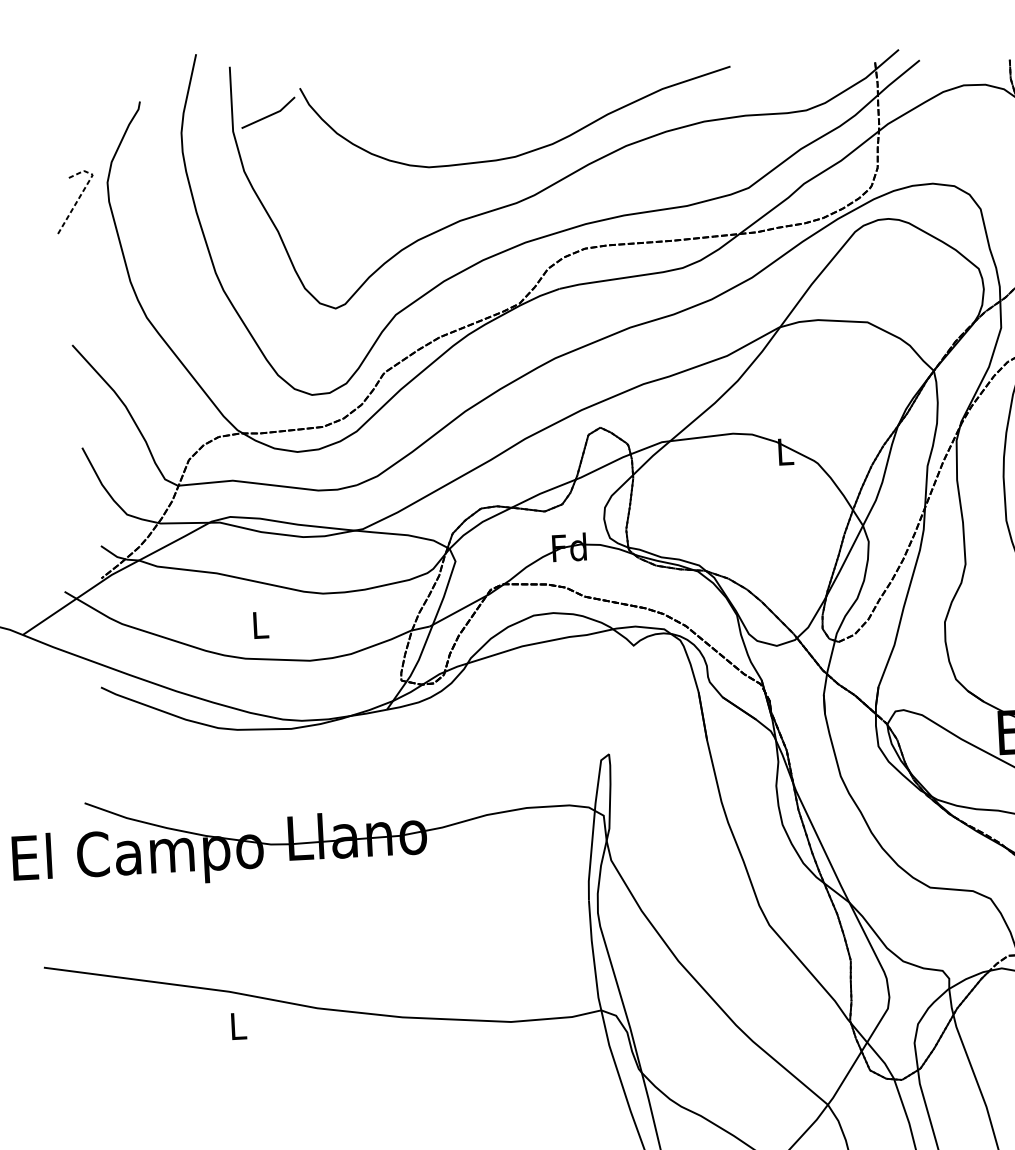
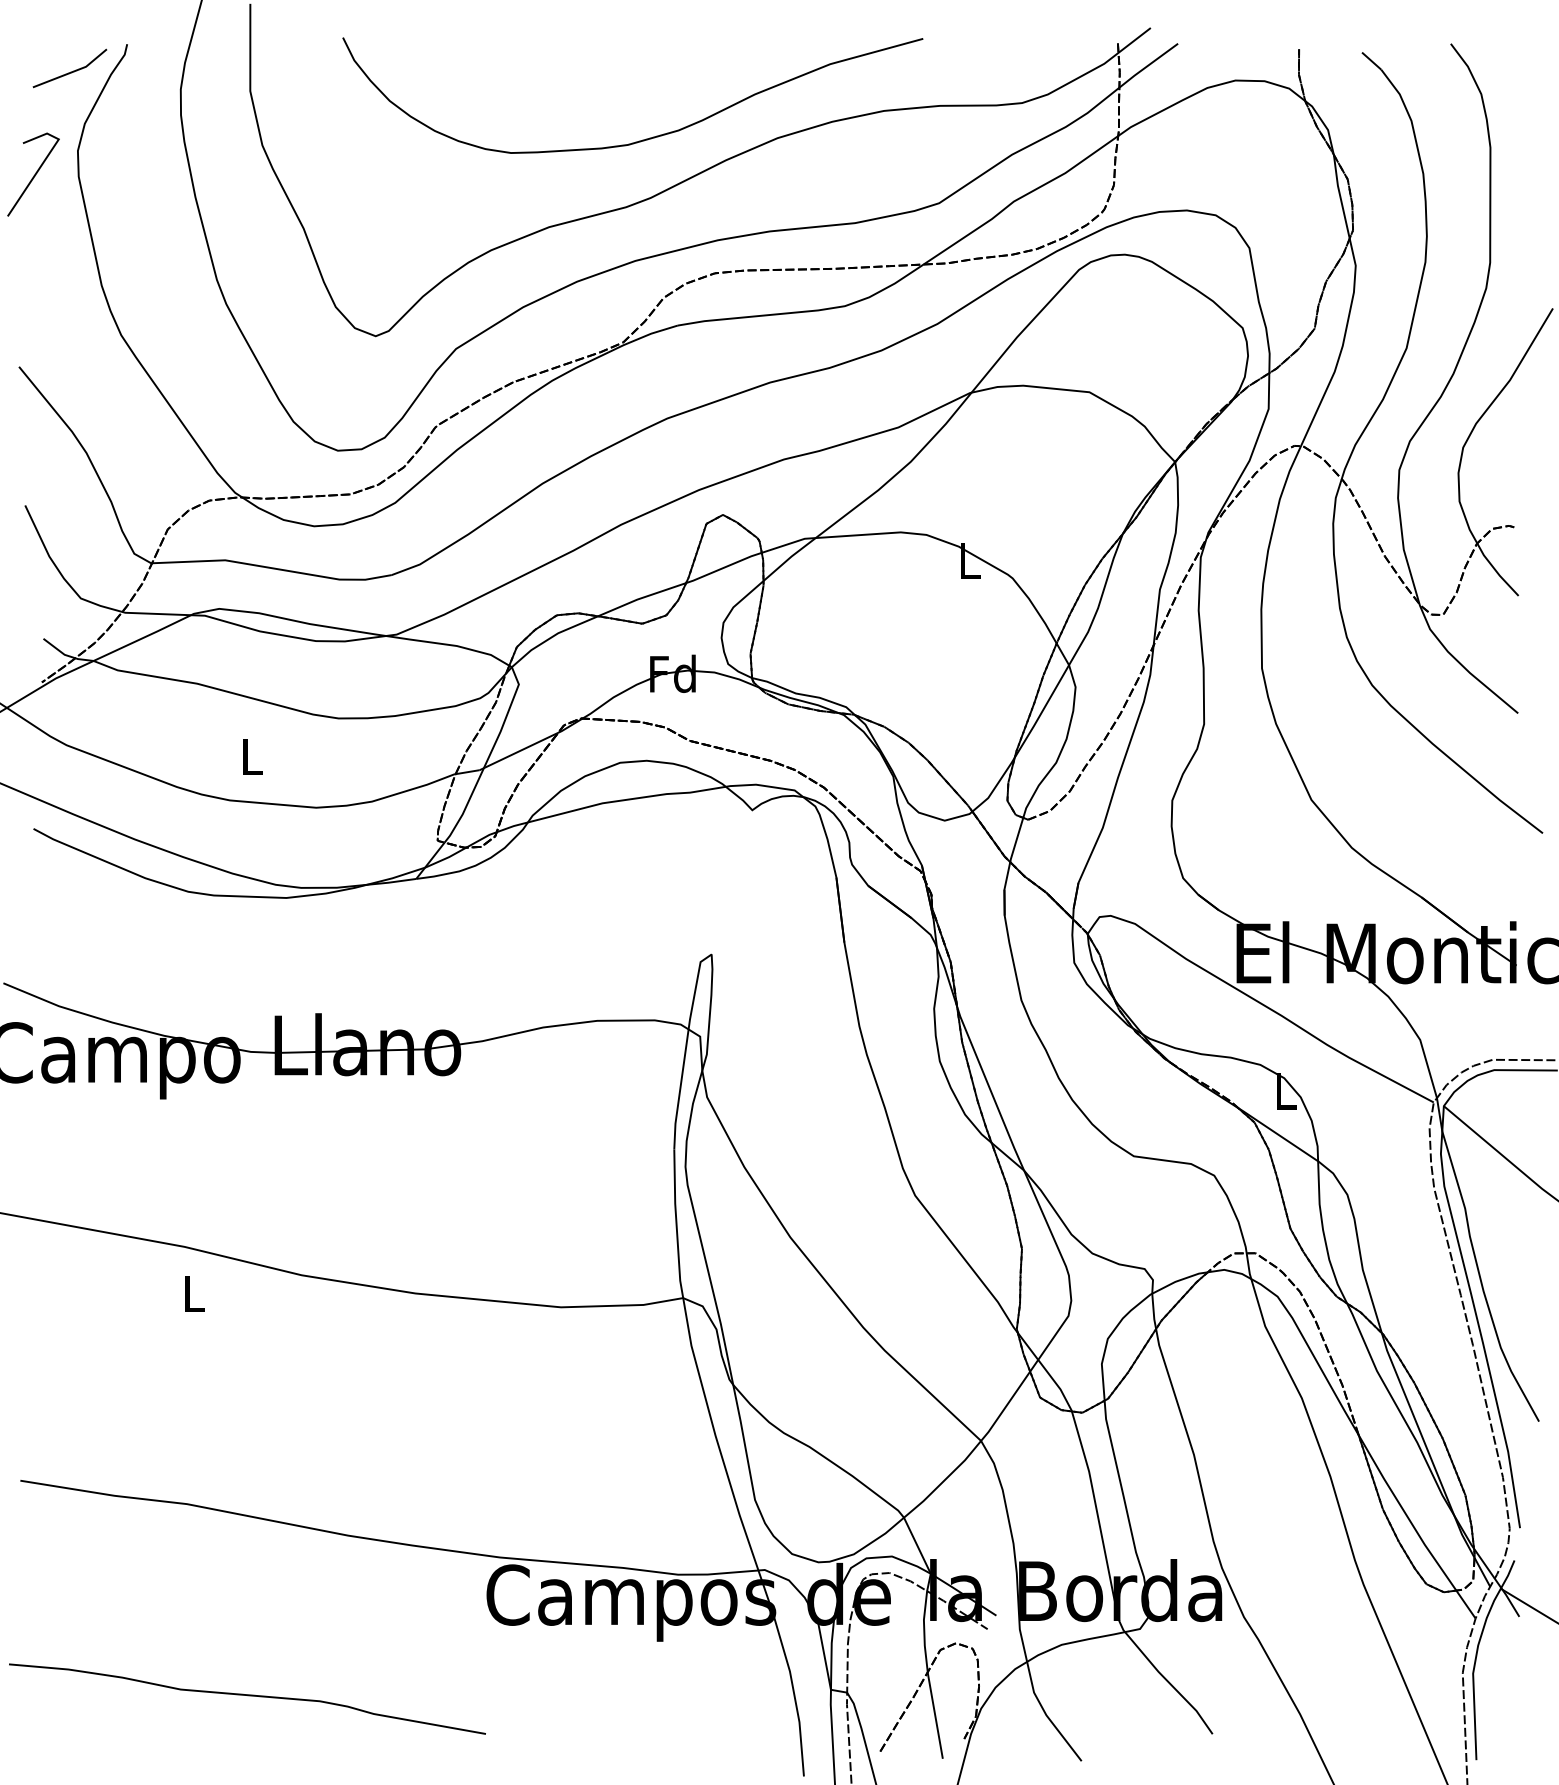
line: (268, 115) -> (70, 71), moved
line: (83, 190) -> (45, 160), dashed -> solid

